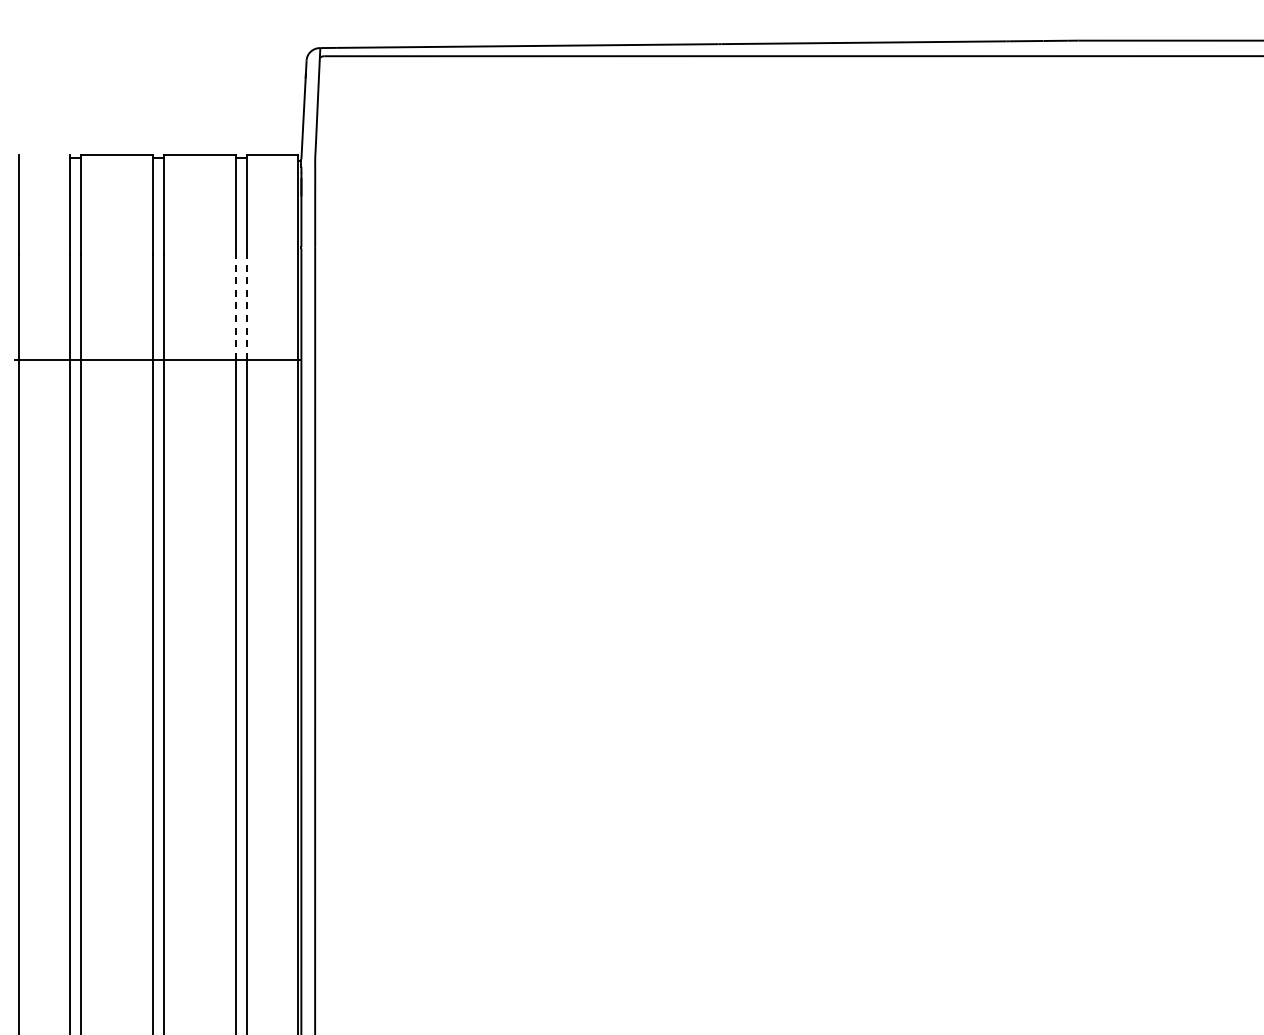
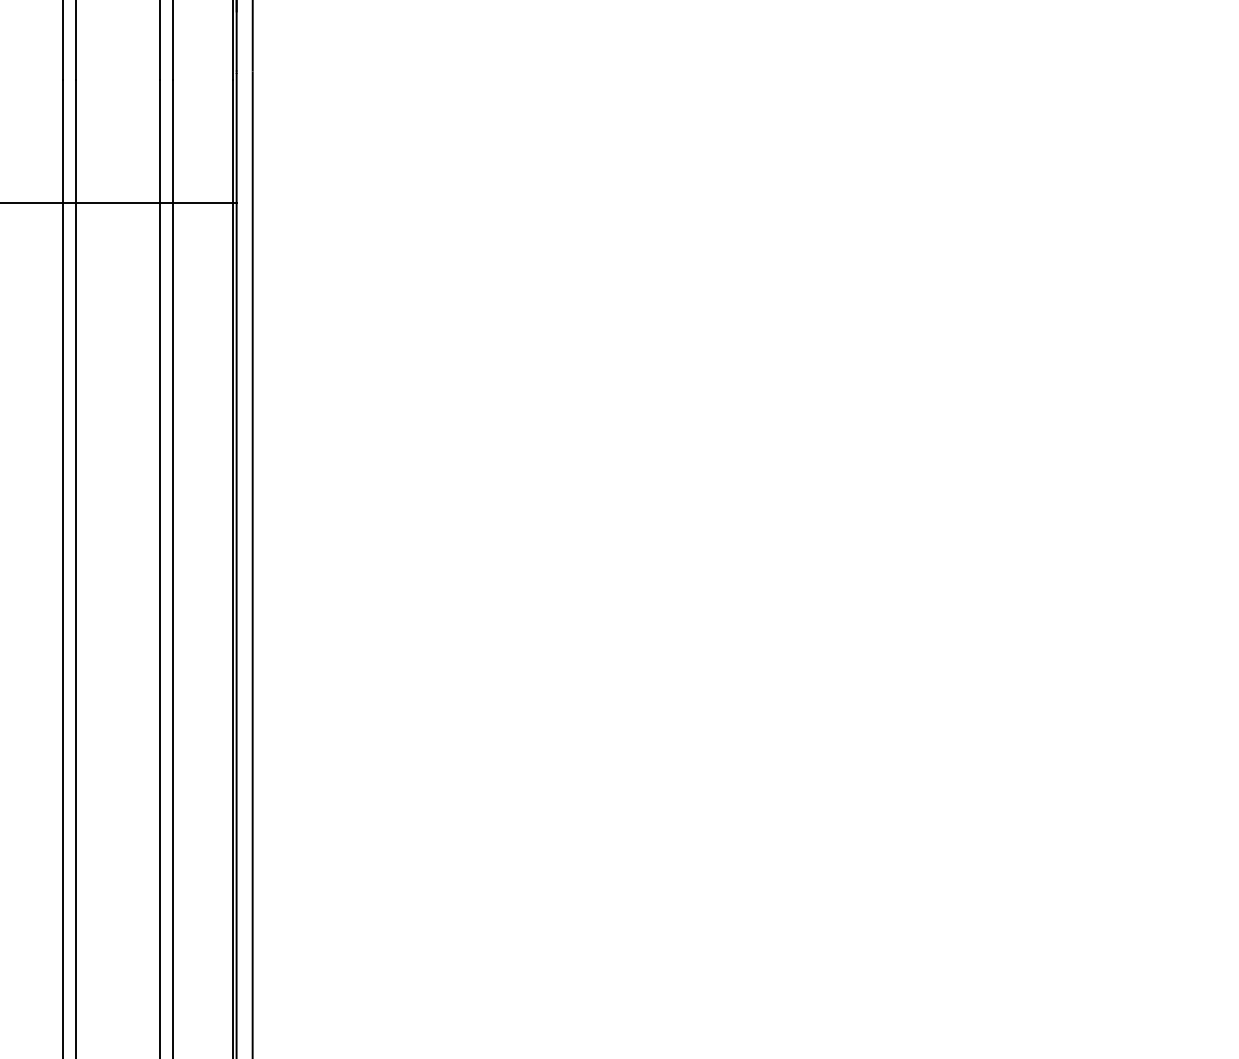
line: (235, 306) -> (159, 140), dashed -> solid
line: (247, 306) -> (173, 140), dashed -> solid

